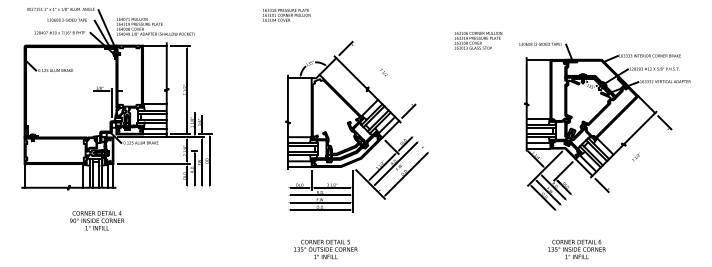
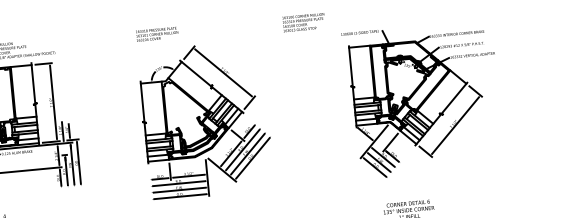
text: (286, 15) -> (157, 34), moved
text: (478, 40) -> (303, 22), moved
line: (382, 74) -> (223, 72), added
line: (638, 158) -> (455, 125), added
line: (401, 169) -> (248, 154), added

